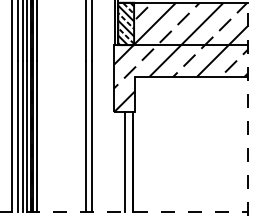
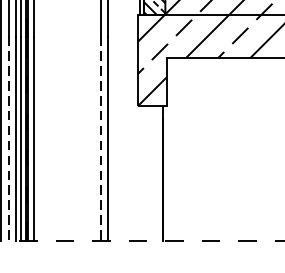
line: (18, 136) -> (8, 138), solid -> dashed
line: (86, 136) -> (100, 138), solid -> dashed
line: (124, 161) -> (152, 172), removed

